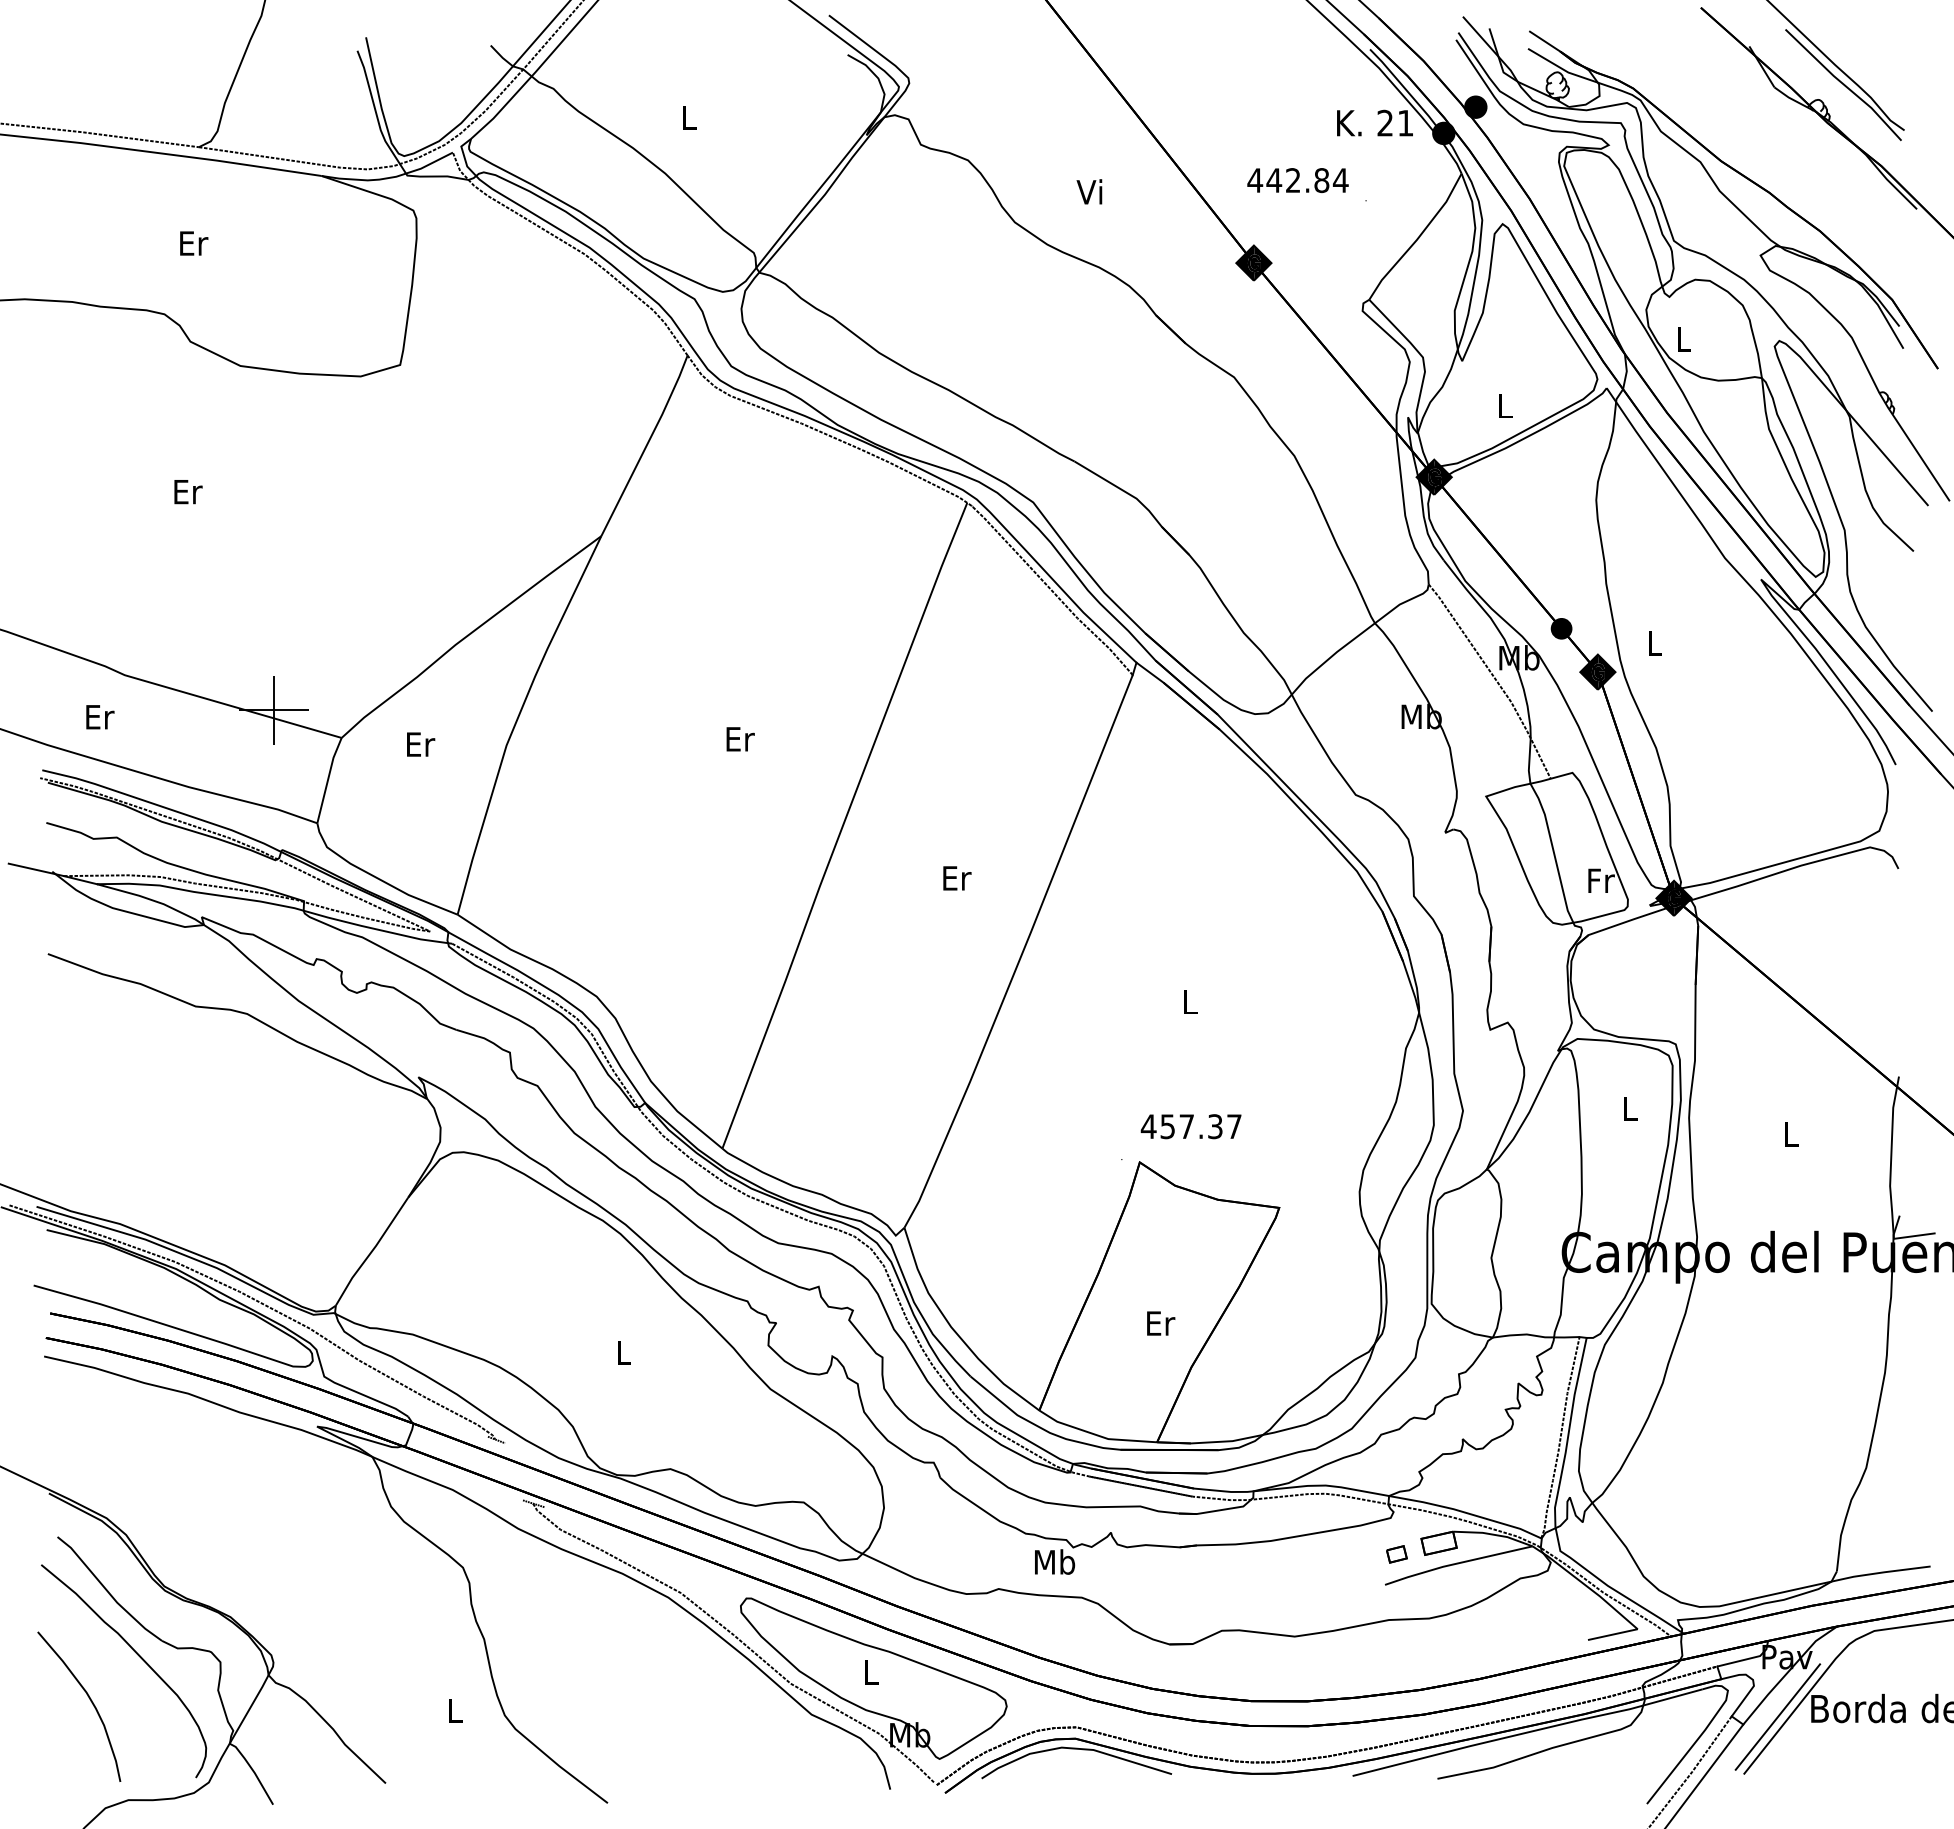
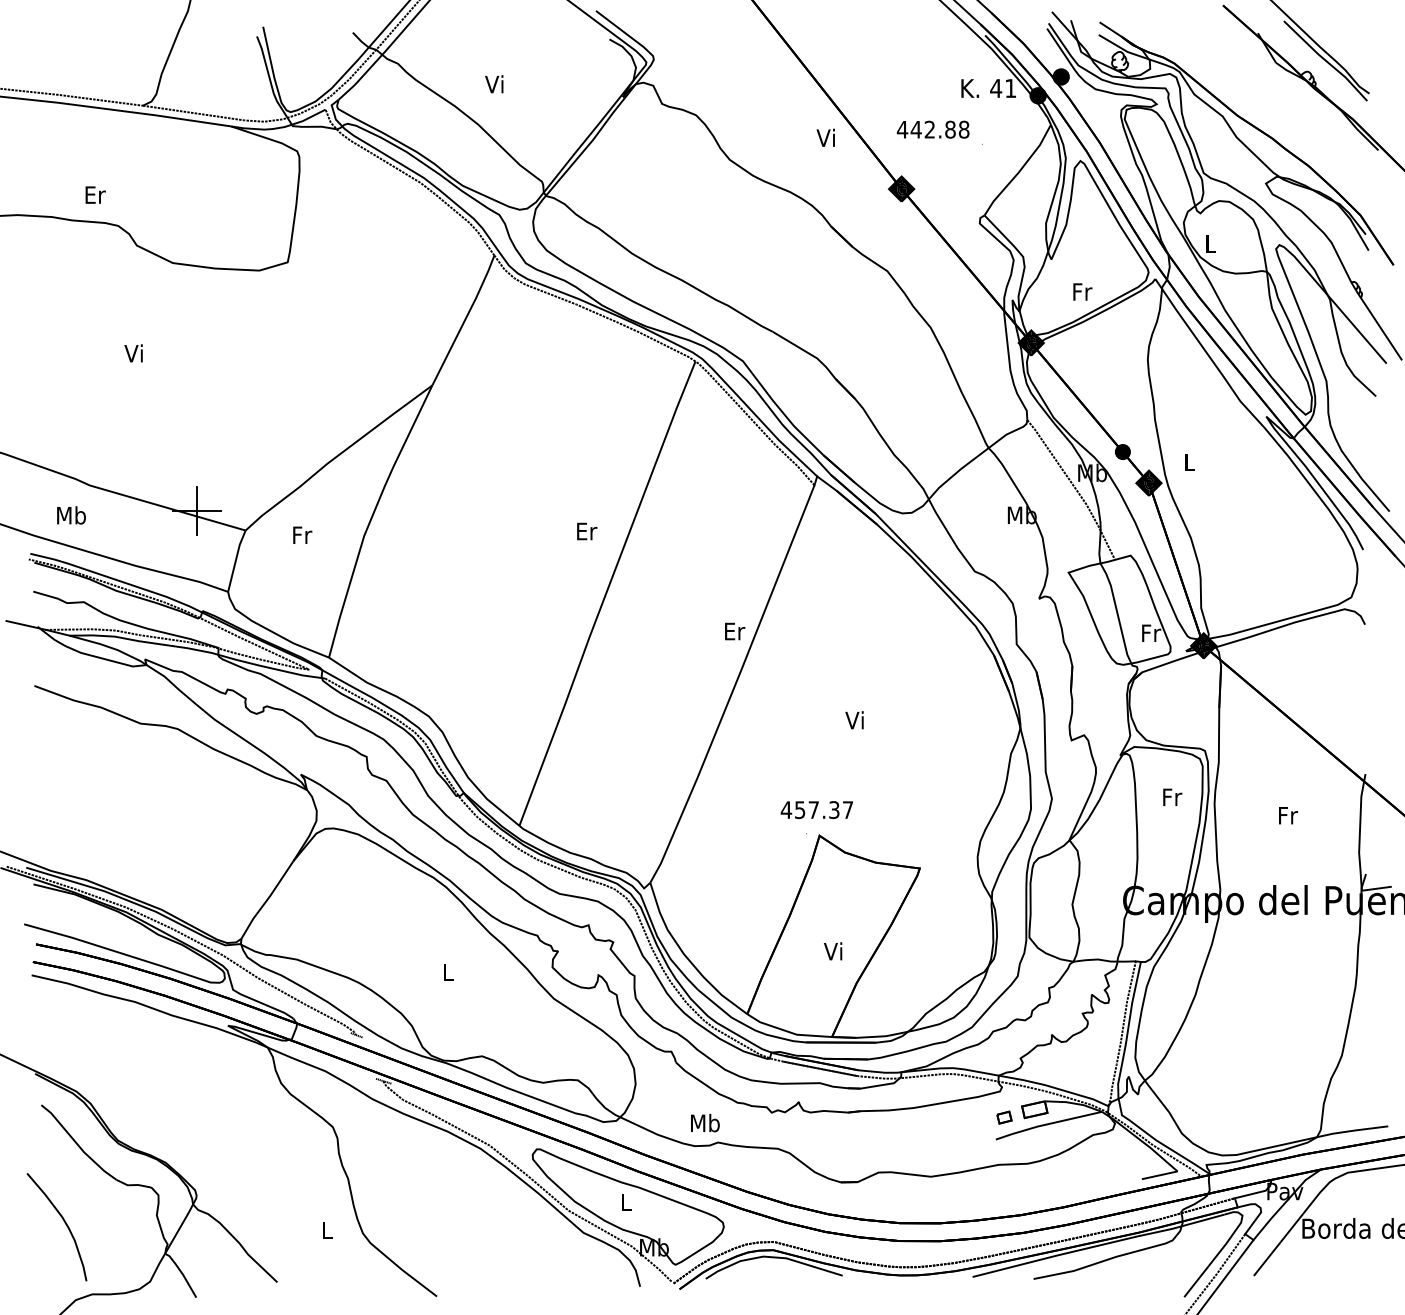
text: (687, 116) -> (494, 83), L -> Vi
text: (1384, 122) -> (995, 87), 21 -> 41
text: (1340, 180) -> (963, 129), 442.84 -> 442.88
text: (1089, 191) -> (825, 137), moved
text: (194, 243) -> (95, 195), moved
text: (1505, 406) -> (1082, 292), L -> Fr
text: (187, 491) -> (134, 353), Er -> Vi
text: (99, 716) -> (71, 515), Er -> Mb
text: (740, 739) -> (587, 531), moved
text: (421, 744) -> (303, 535), Er -> Fr
text: (957, 878) -> (735, 631), moved
text: (1188, 1001) -> (854, 720), L -> Vi
text: (1630, 1109) -> (1172, 797), L -> Fr
text: (1190, 1126) -> (816, 809), moved
text: (1791, 1134) -> (1288, 815), L -> Fr
text: (1160, 1322) -> (834, 950), Er -> Vi
text: (1055, 1561) -> (705, 1122), moved
curve: (138, 1656) -> (99, 1191), removed
line: (1777, 1716) -> (1278, 1234), removed

